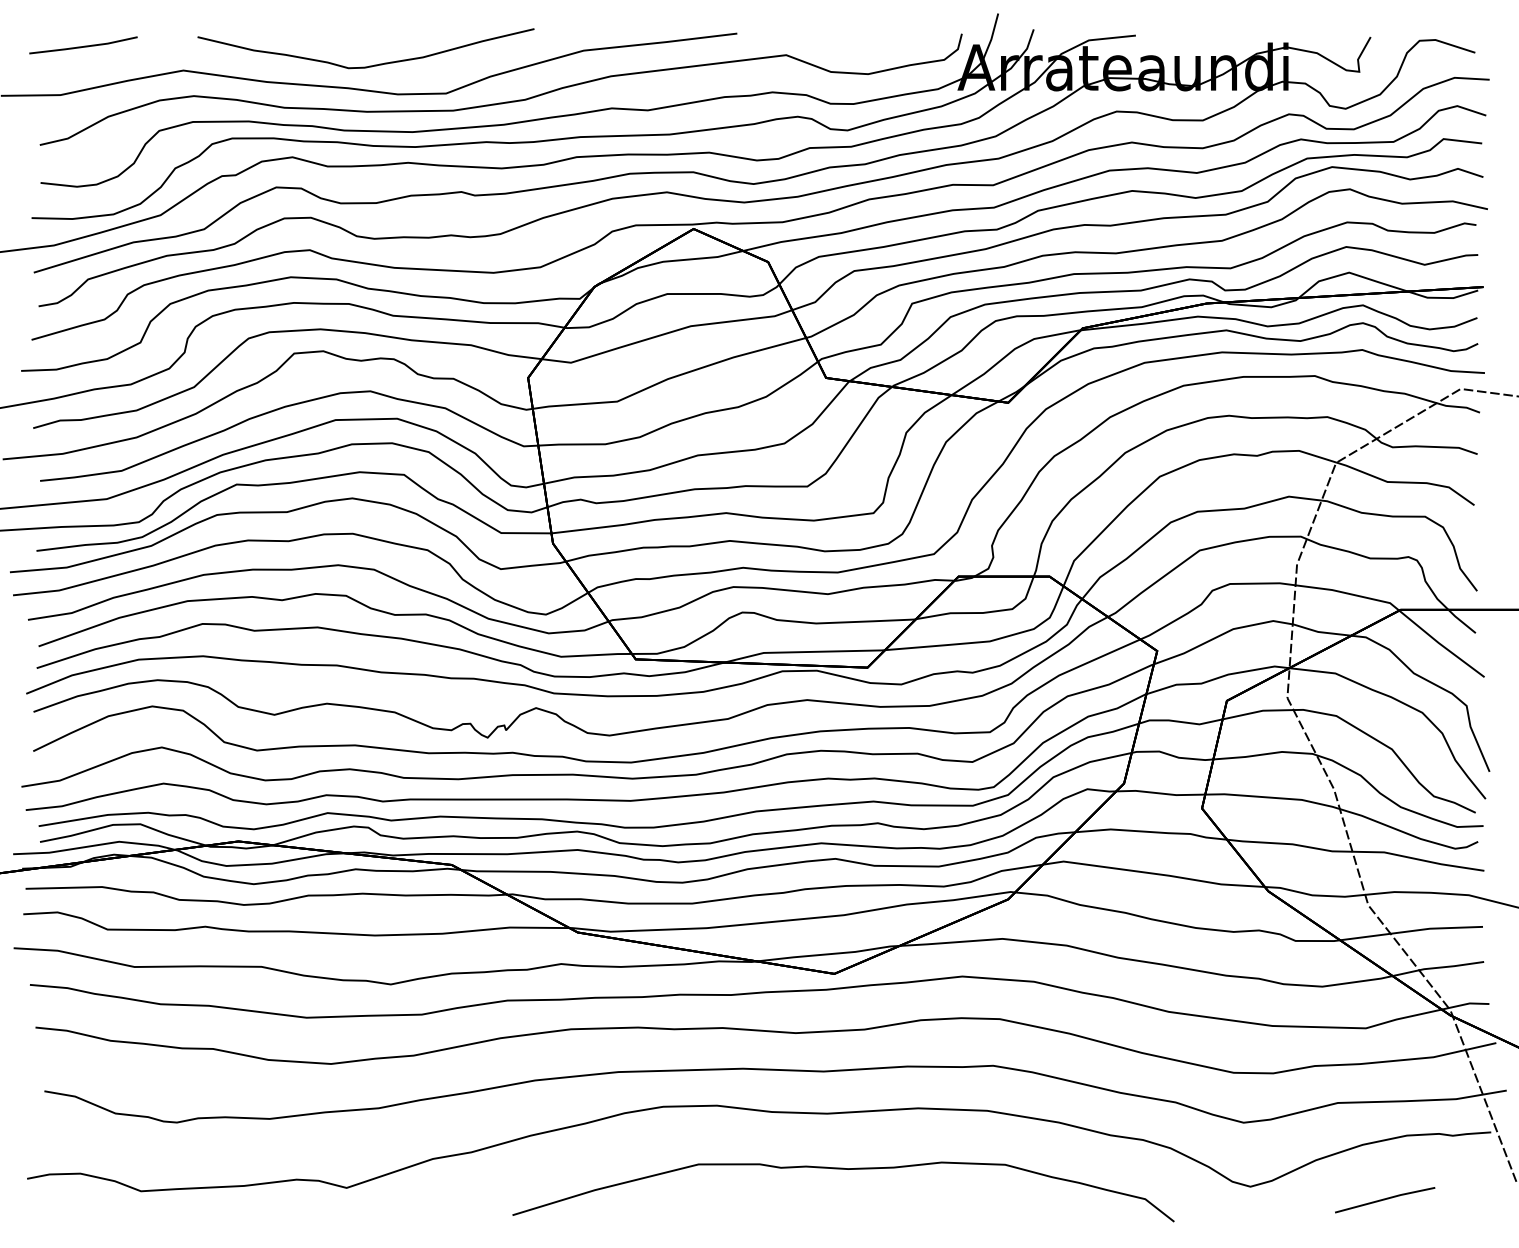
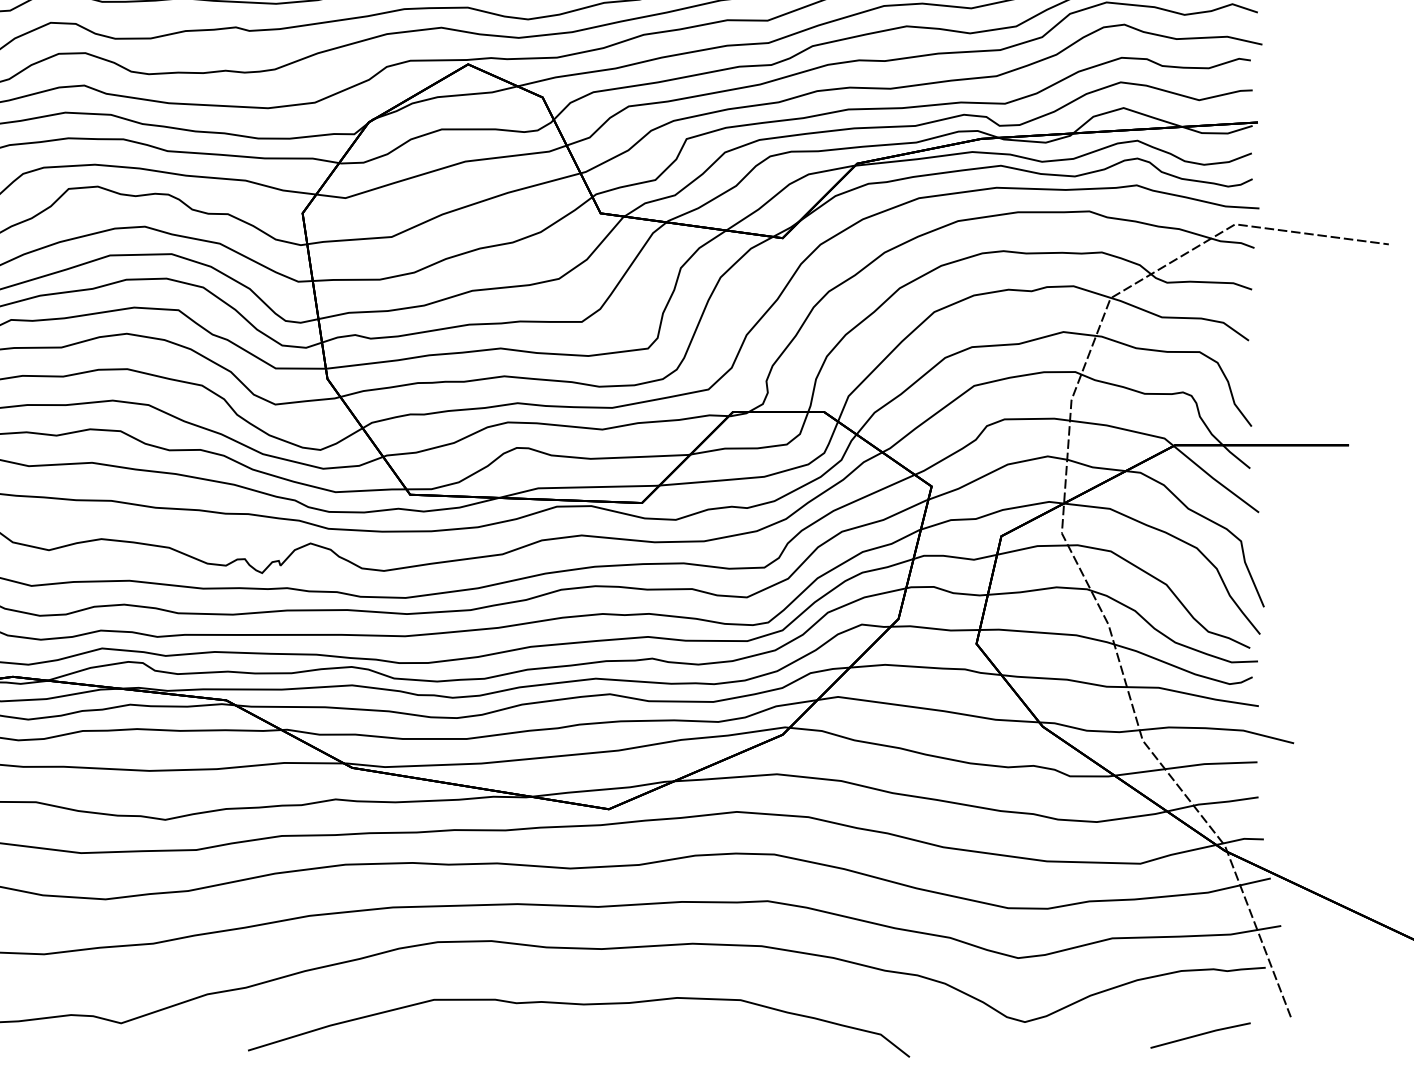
curve: (843, 1169) -> (578, 1004), moved
line: (1385, 1199) -> (1200, 1034), moved

